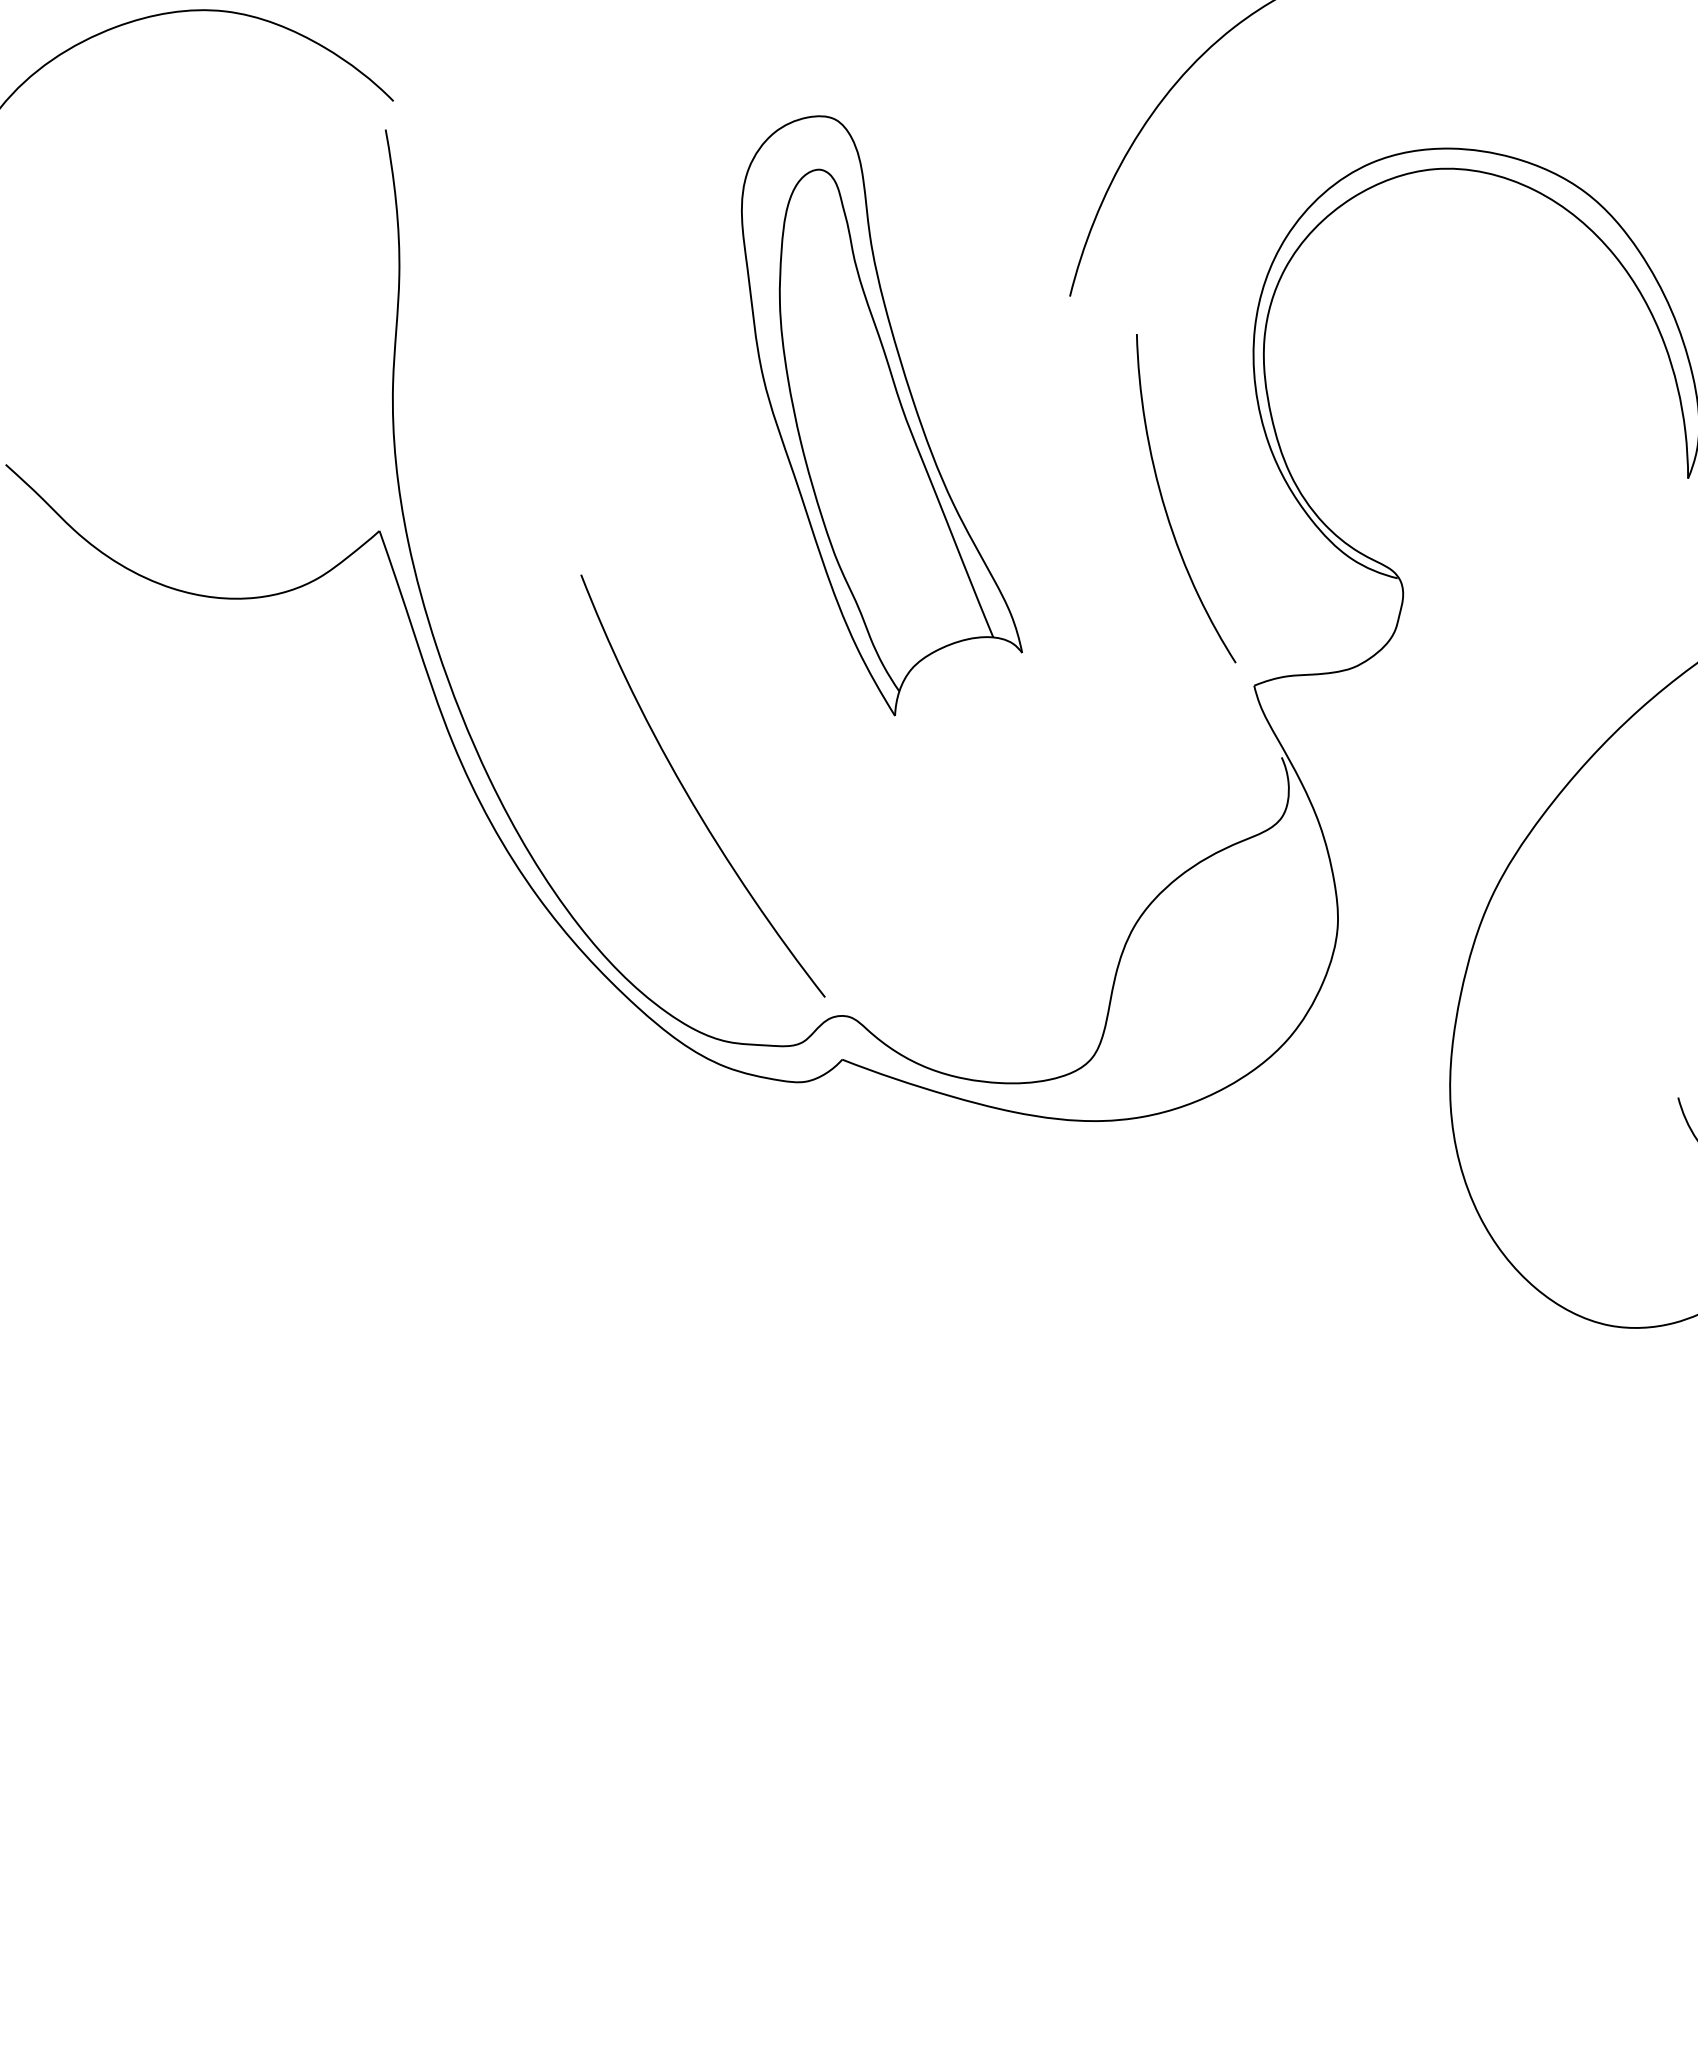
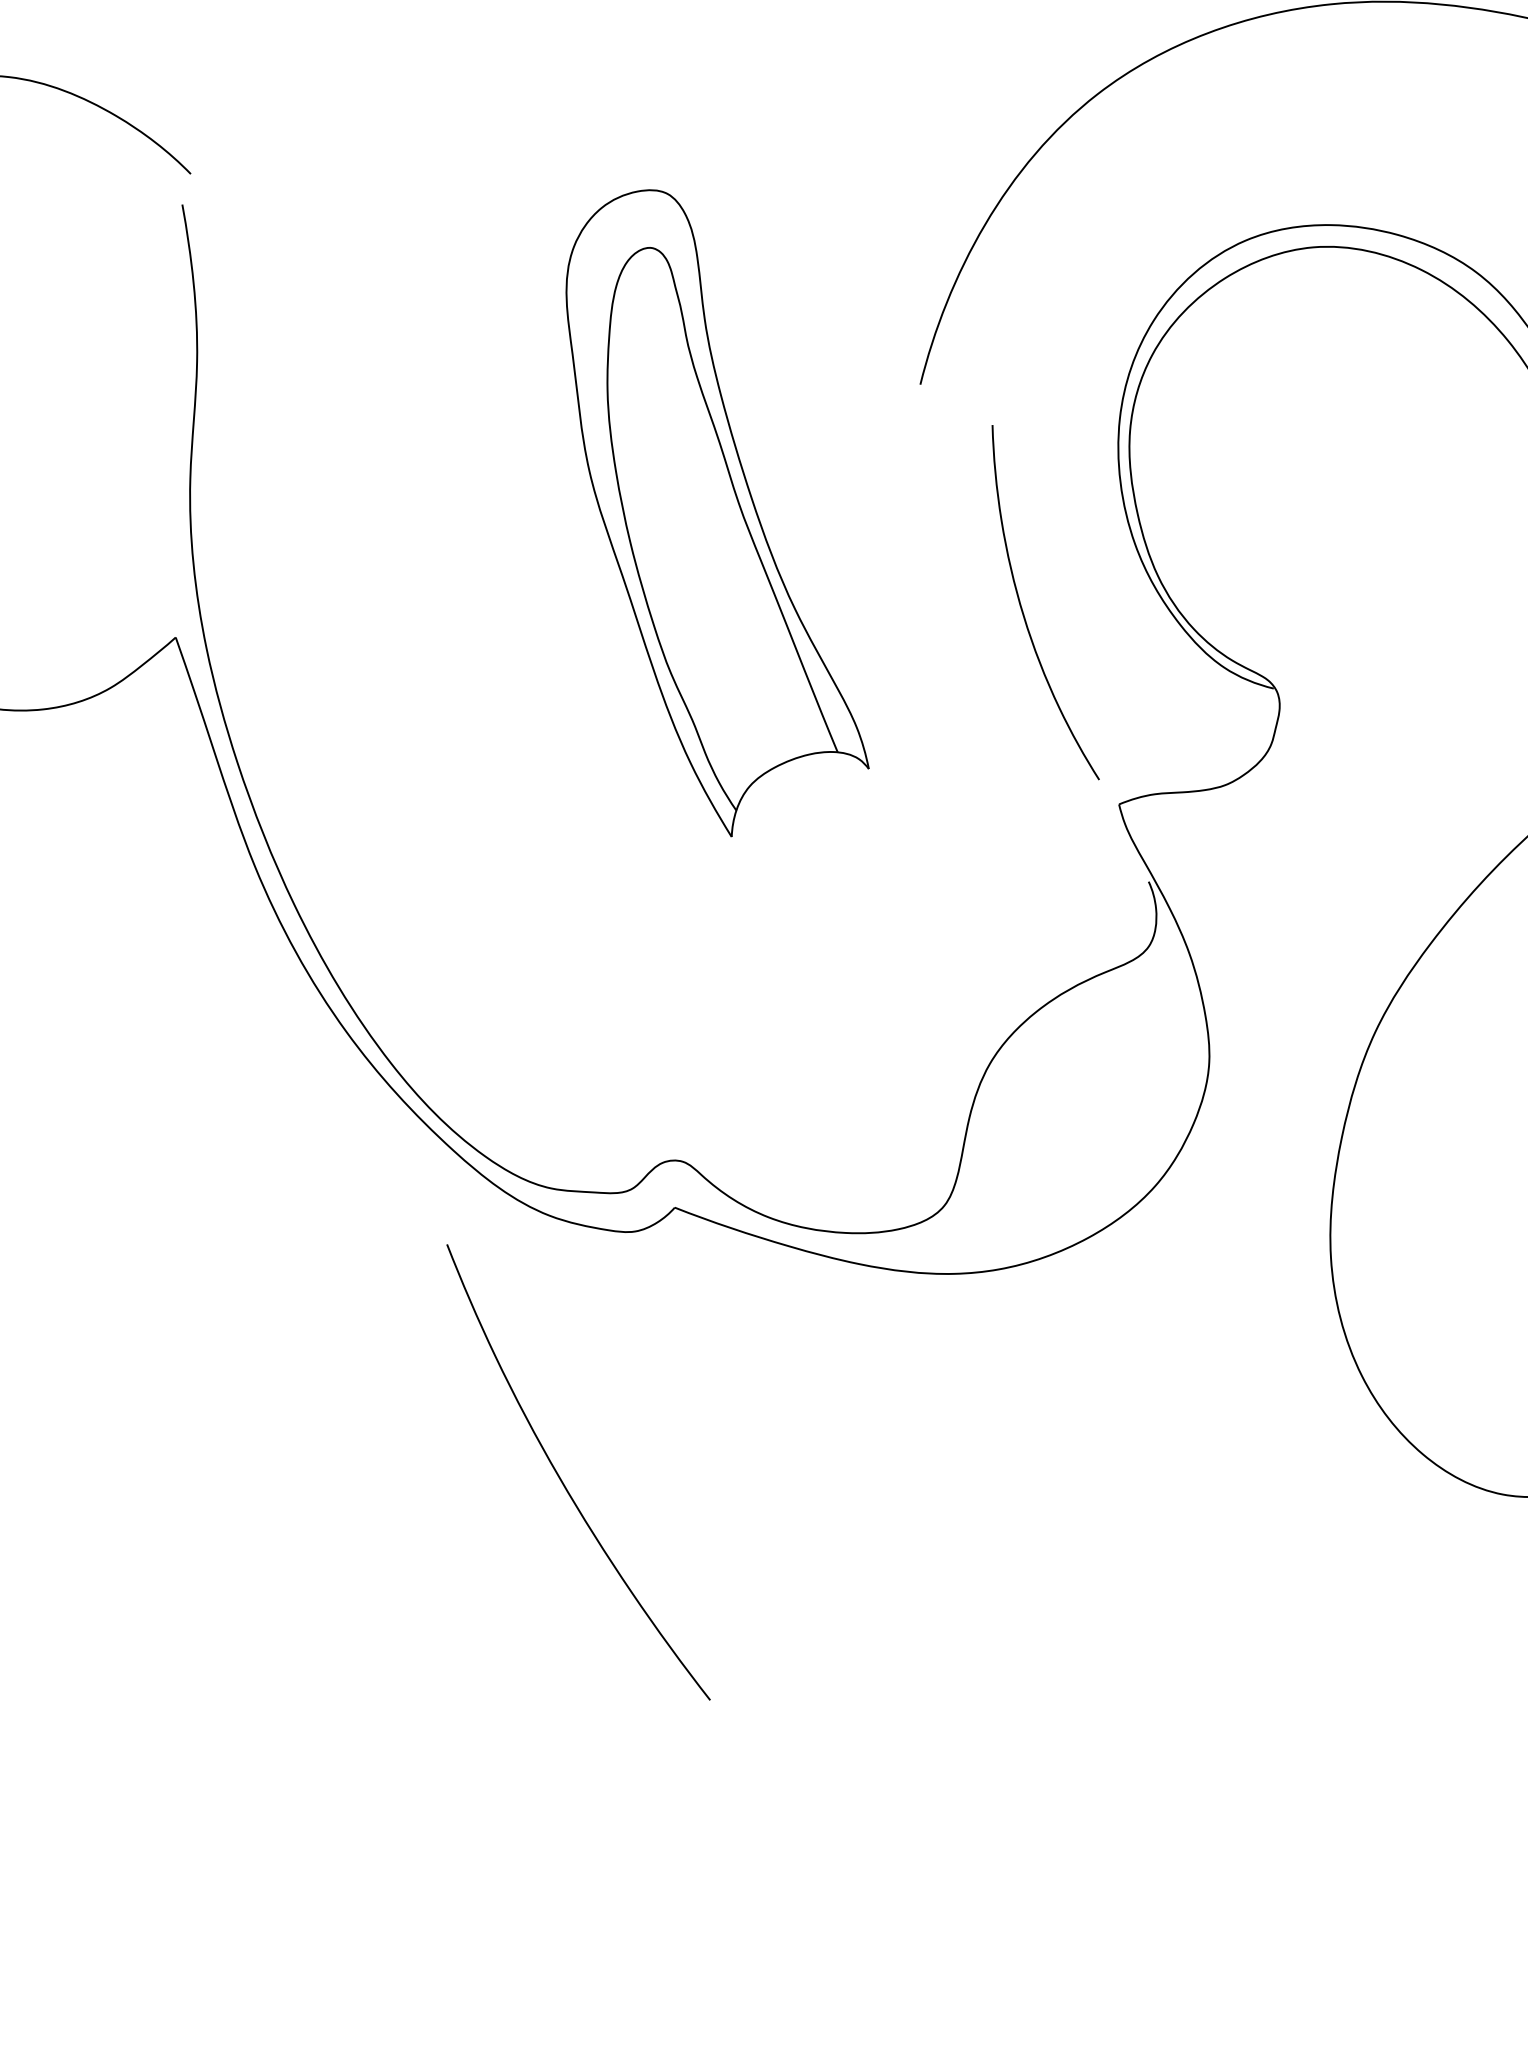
curve: (689, 795) -> (563, 1482), moved

